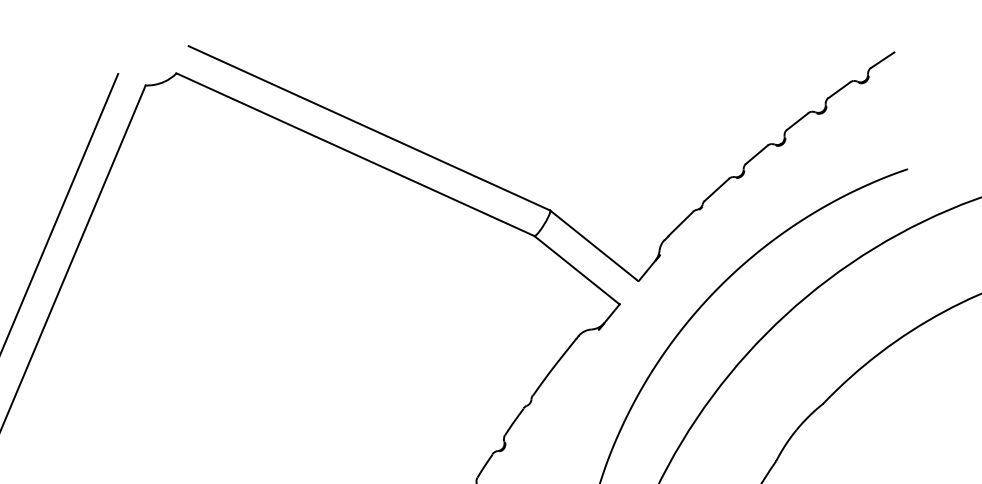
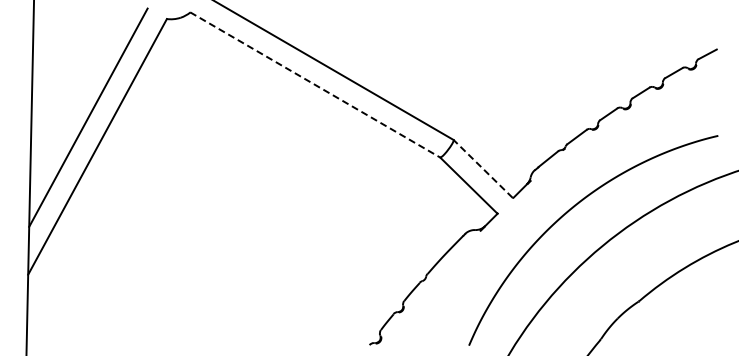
line: (355, 154) -> (315, 84), solid -> dashed
line: (593, 245) -> (482, 168), solid -> dashed

